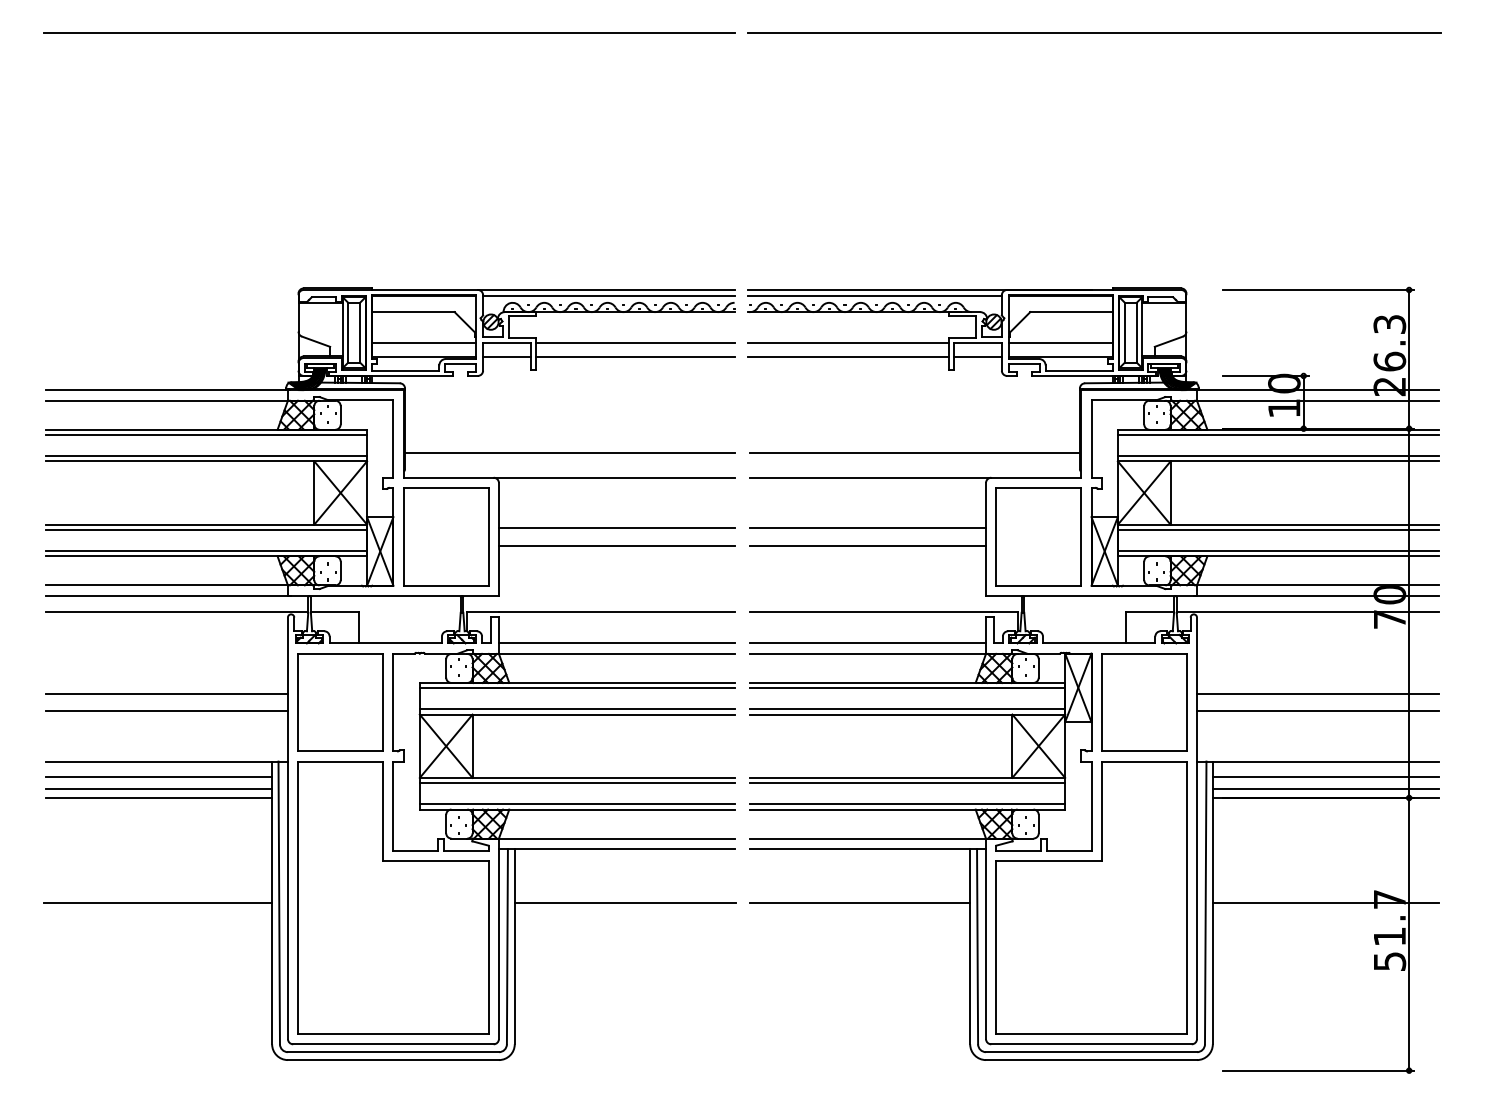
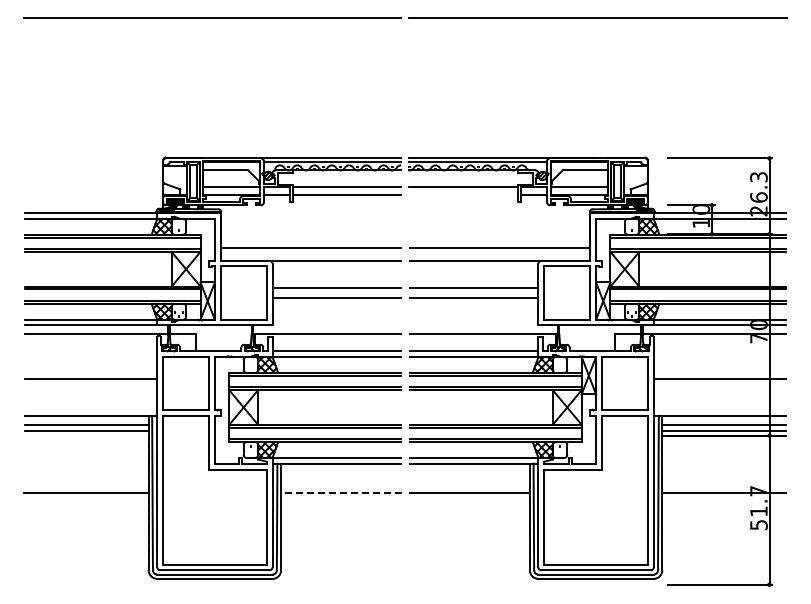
line: (848, 357) -> (463, 195), removed
line: (167, 711) -> (91, 388), removed
line: (1317, 711) -> (719, 388), removed
line: (158, 797) -> (86, 435), removed
line: (625, 903) -> (341, 493), solid -> dashed

